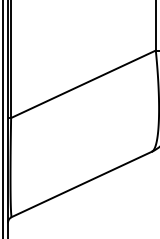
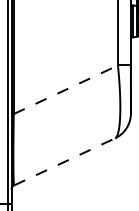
line: (84, 83) -> (66, 89), solid -> dashed
line: (81, 183) -> (64, 161), solid -> dashed

